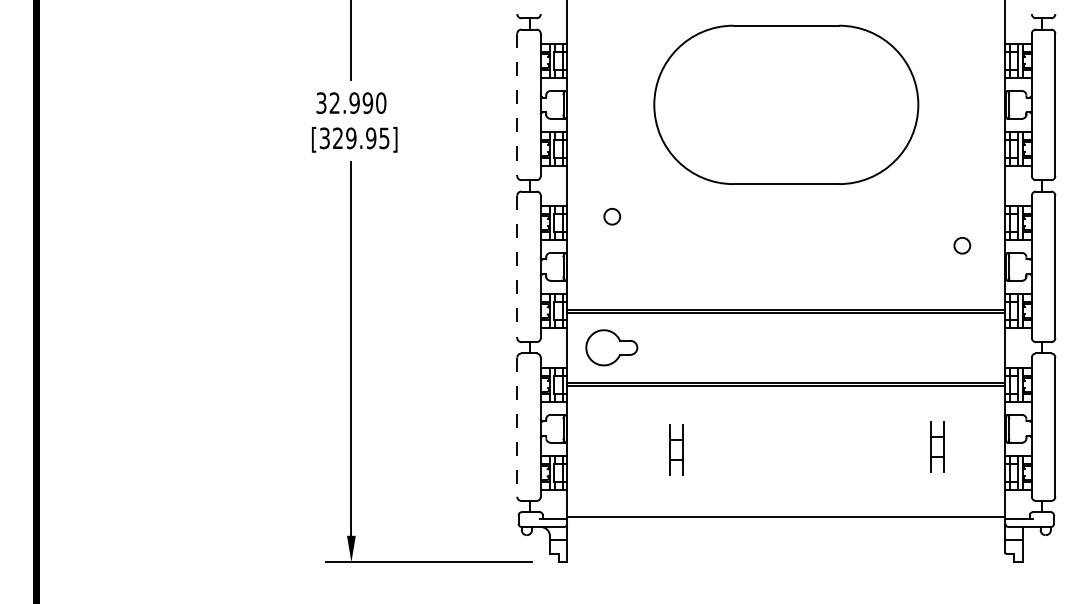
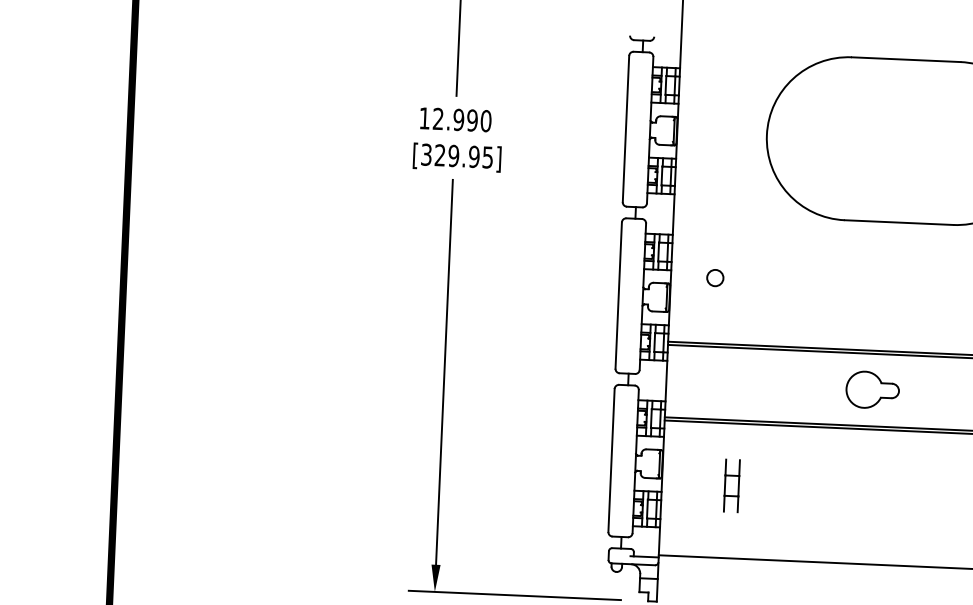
text: (321, 103) -> (424, 118), 32.990 -> 12.990
line: (517, 105) -> (626, 129), dashed -> solid
circle: (612, 216) -> (715, 277), moved
line: (517, 267) -> (618, 296), dashed -> solid
part: (611, 347) -> (872, 389), moved
line: (517, 427) -> (611, 460), dashed -> solid
part: (676, 449) -> (732, 485), moved

